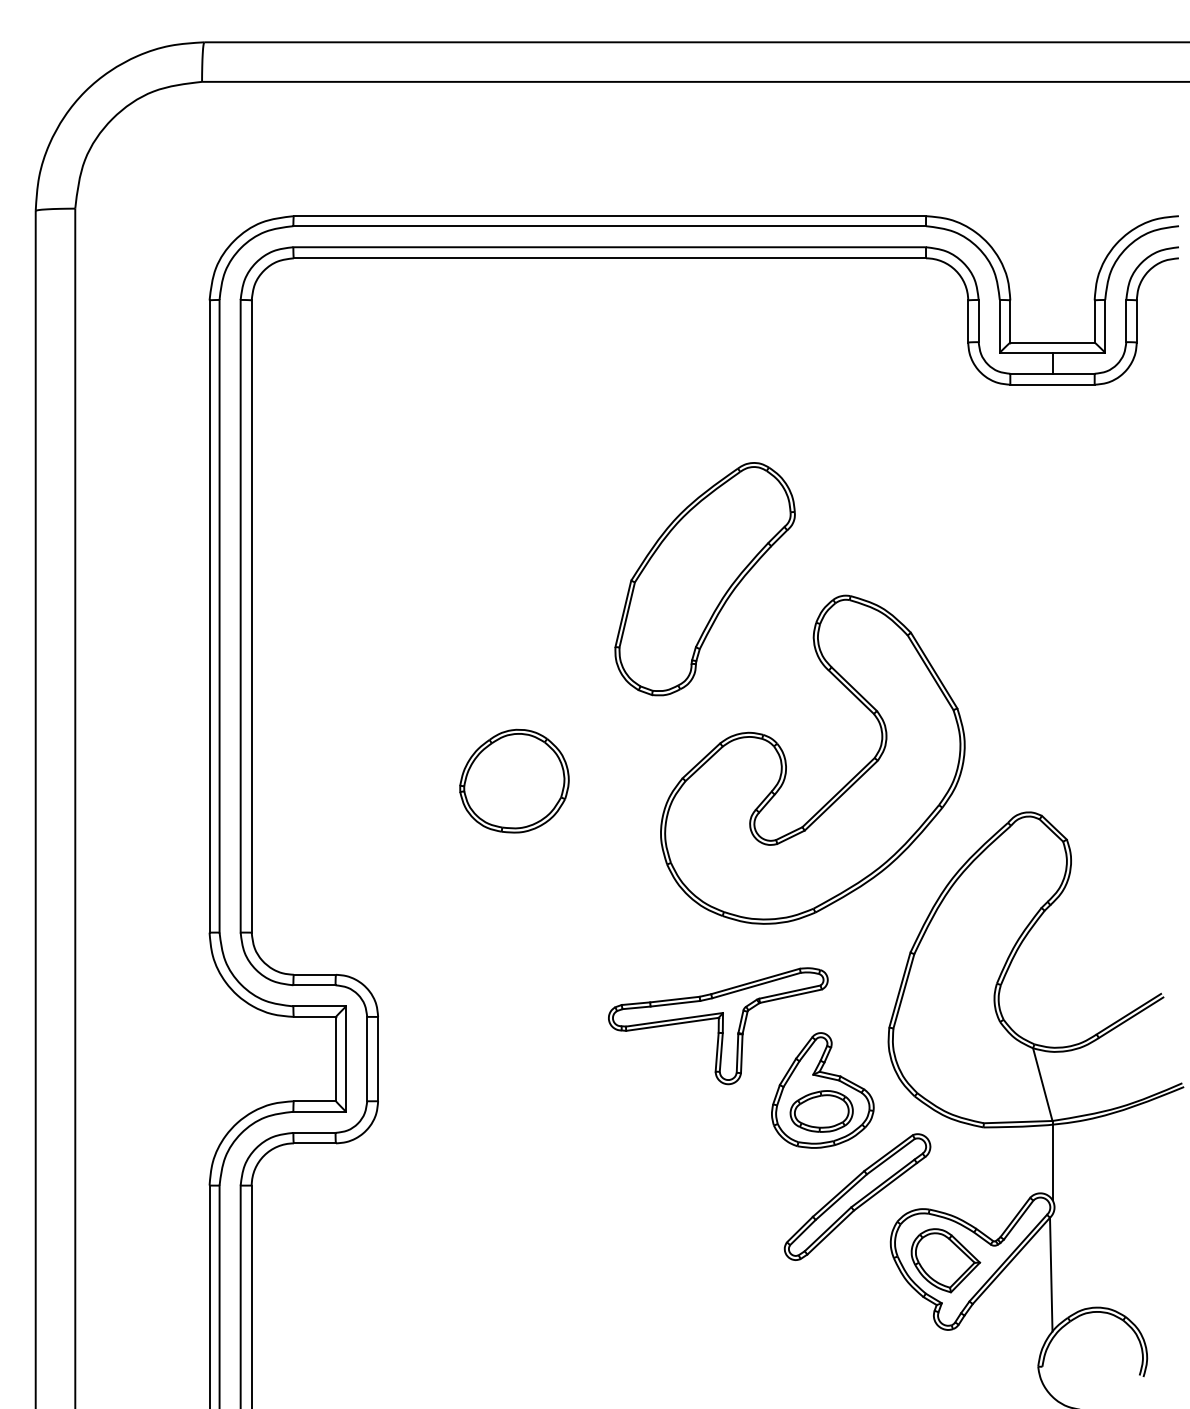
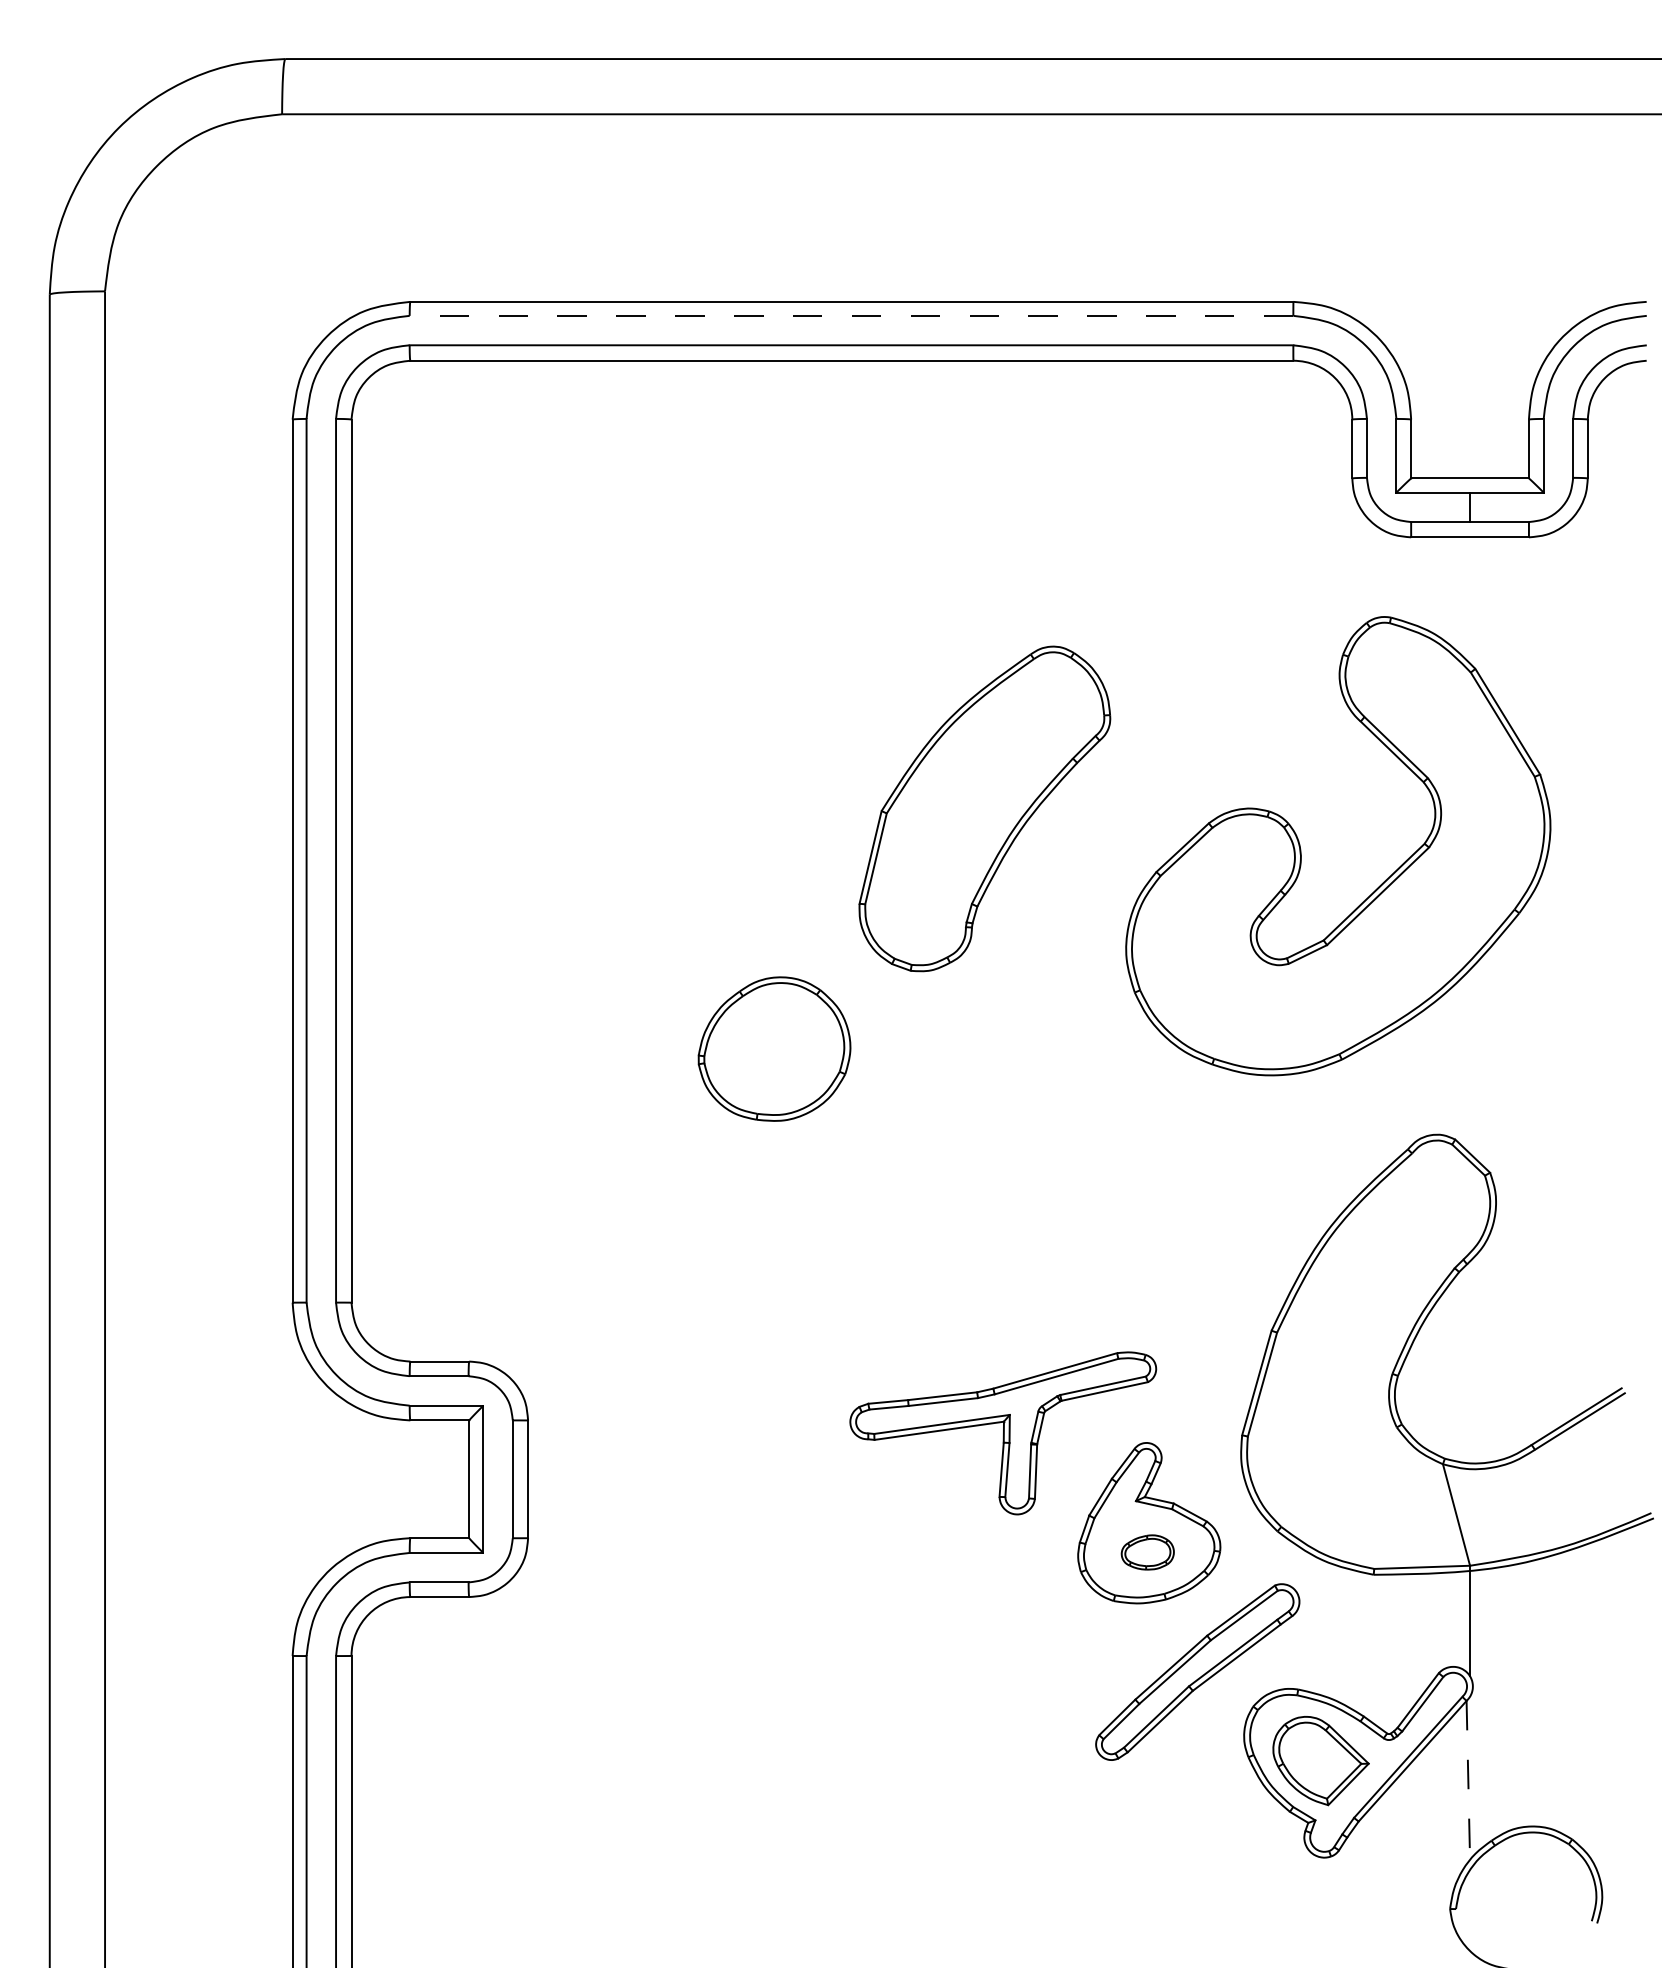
line: (609, 225) -> (851, 315), solid -> dashed
part: (786, 762) -> (1301, 849), moved
part: (514, 780) -> (774, 1048), moved
part: (821, 1111) -> (1147, 1552), size x0.6
line: (1051, 1274) -> (1468, 1780), solid -> dashed

